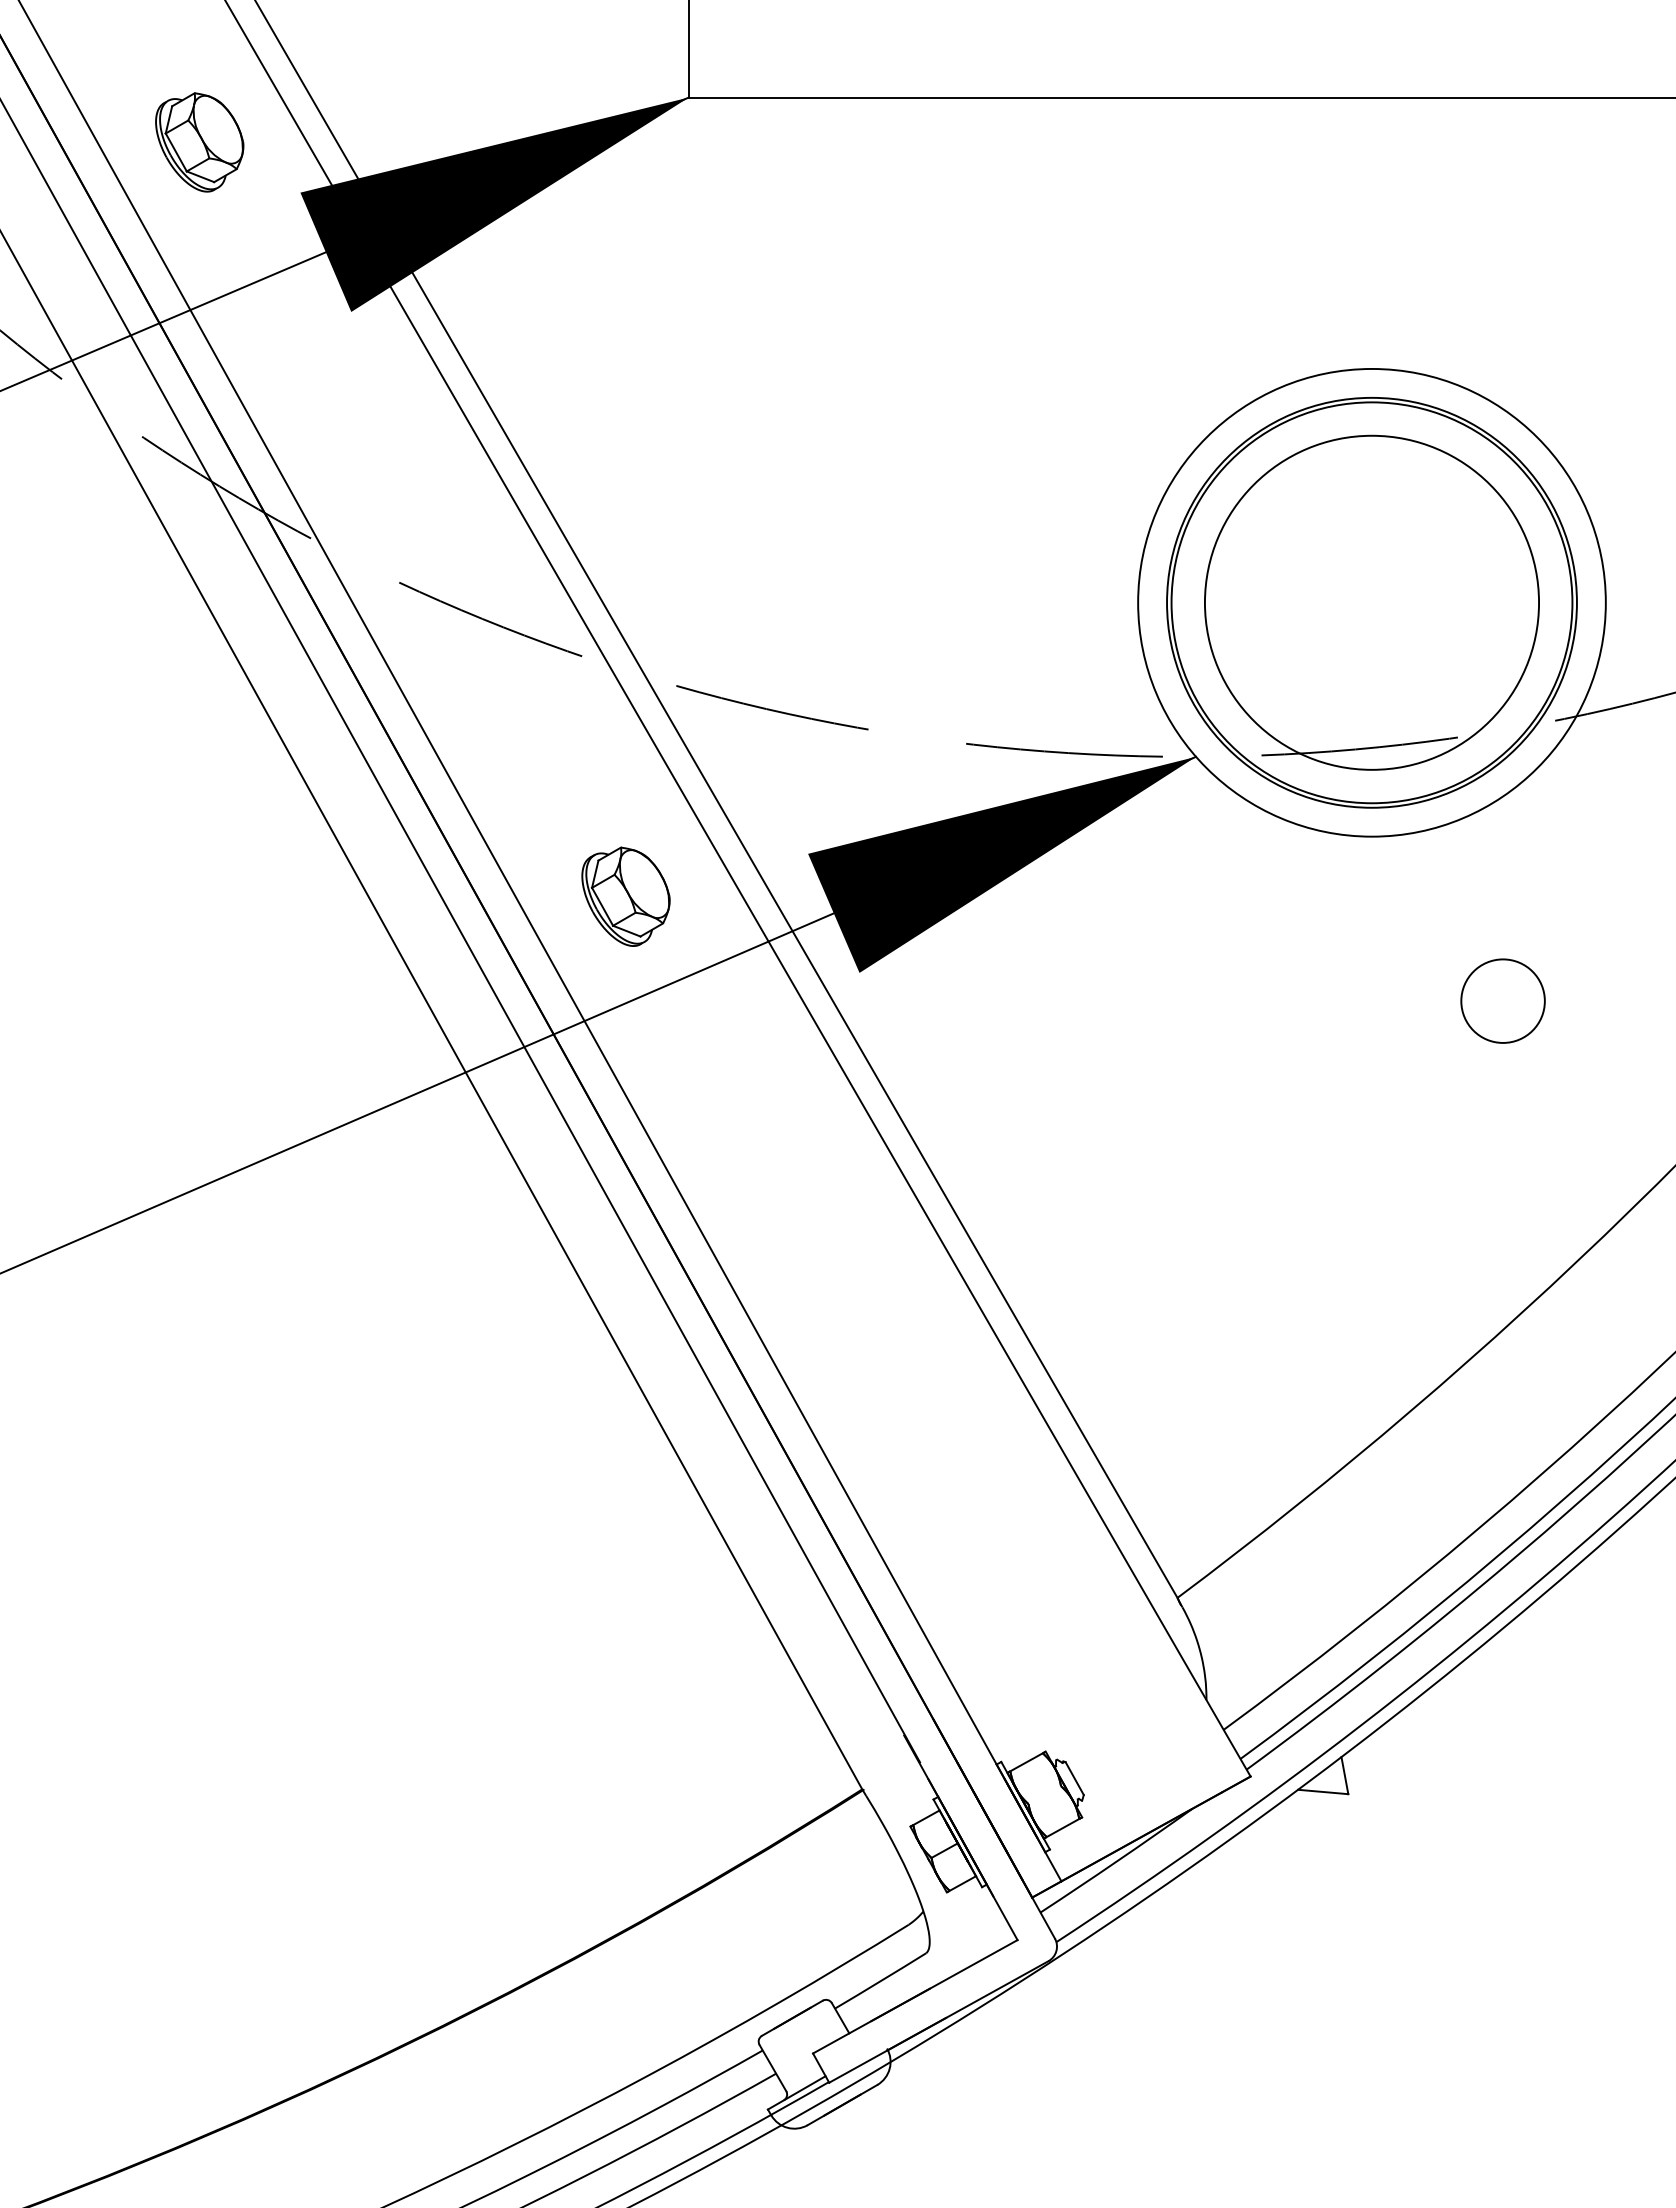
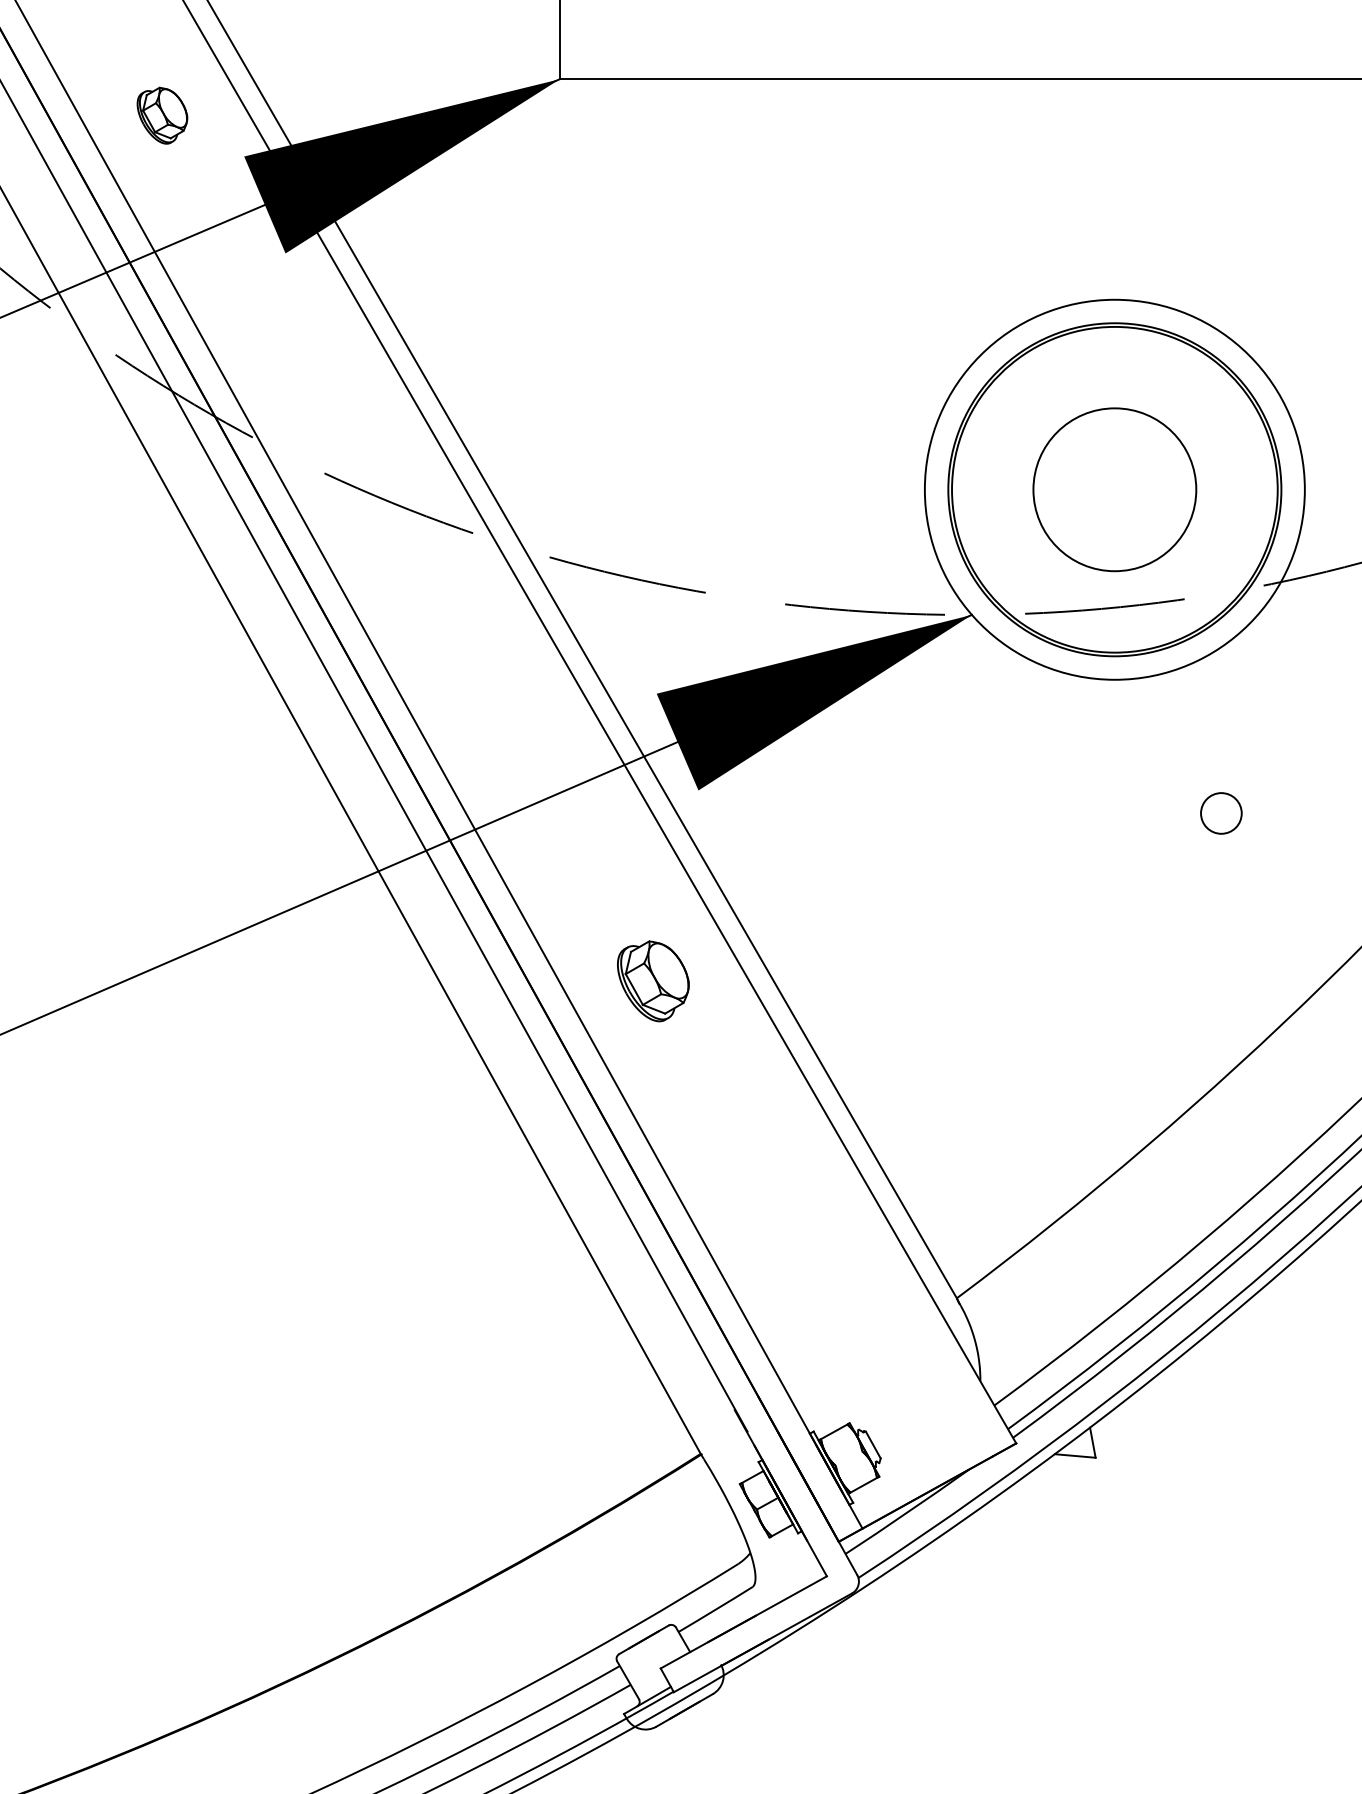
part: (199, 142) -> (162, 115), size x0.7
circle: (1371, 602) -> (1114, 489), size x0.6
part: (625, 896) -> (652, 981), moved
circle: (1502, 1000) -> (1220, 812), size x0.6

